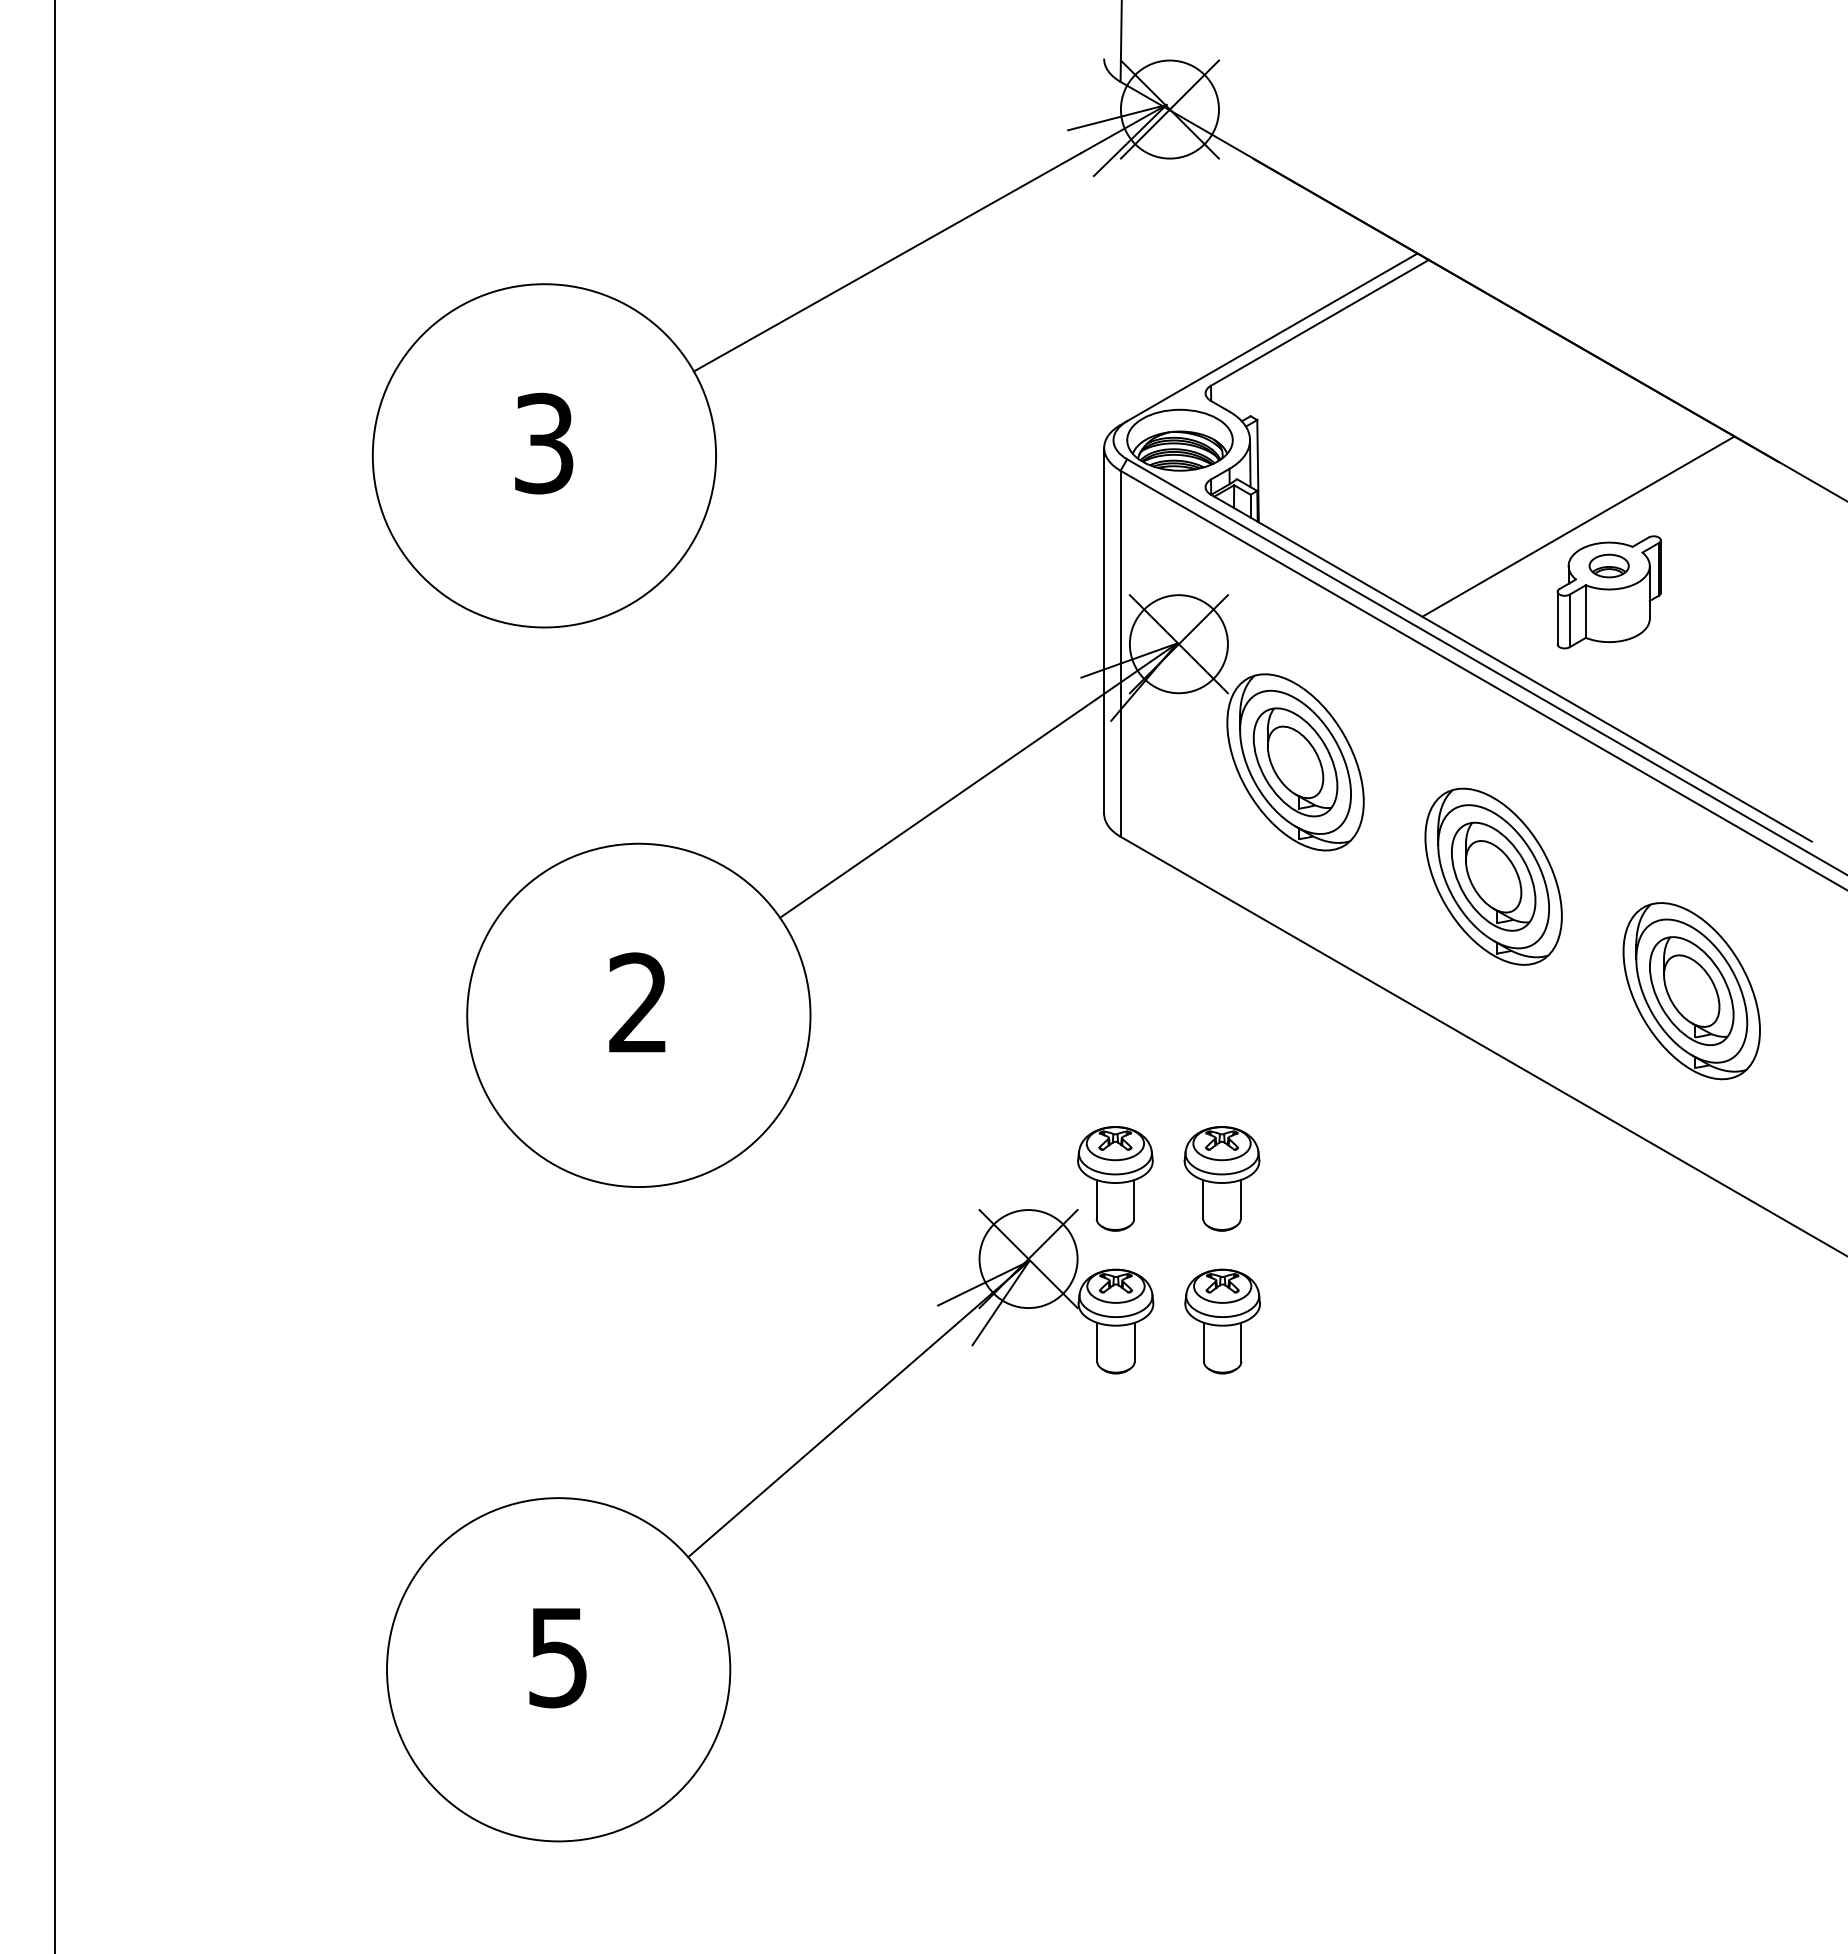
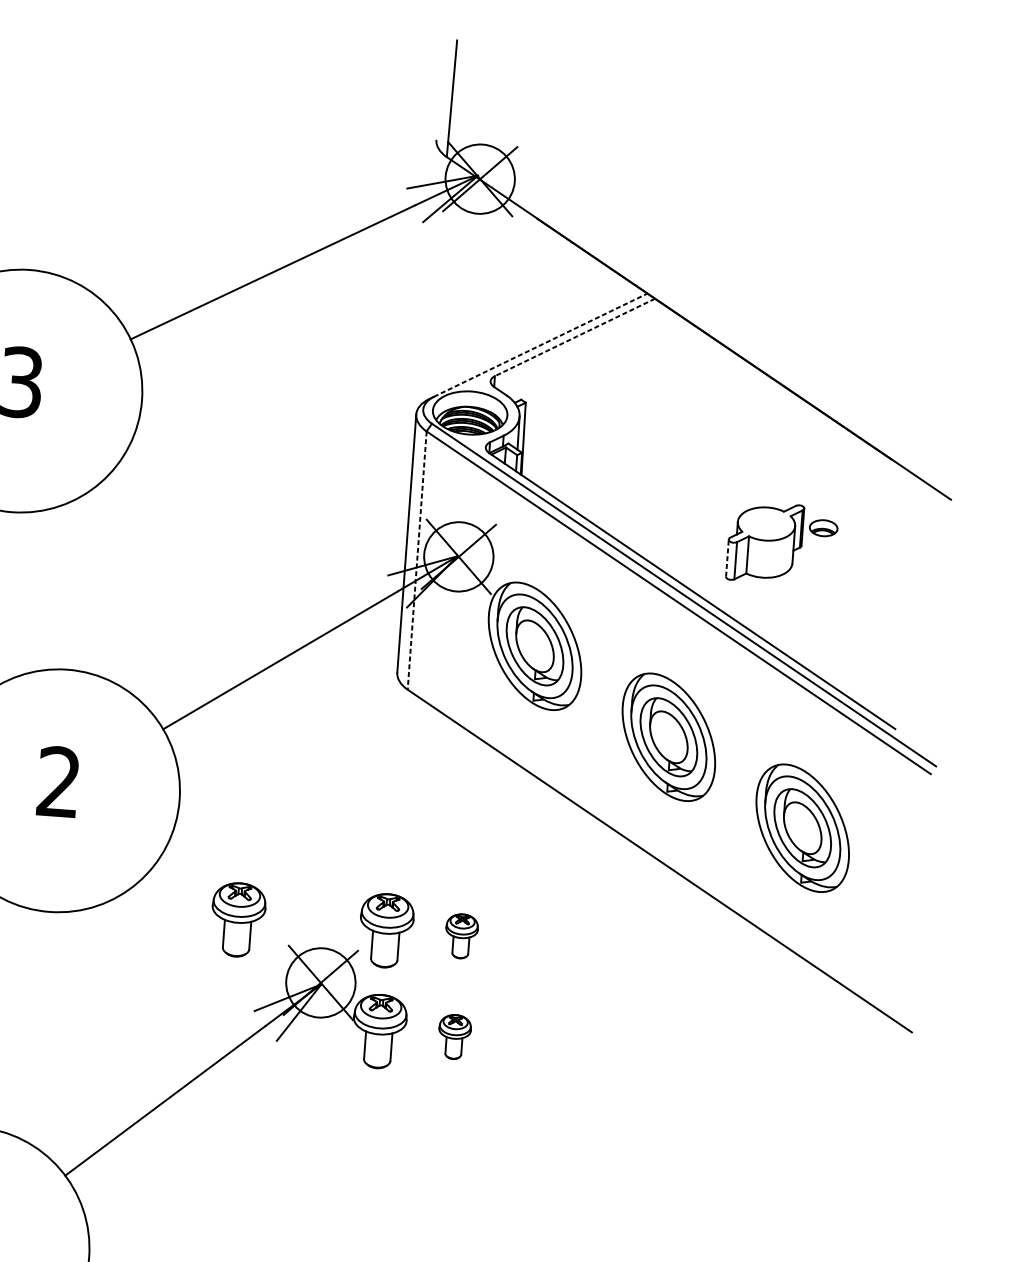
line: (1319, 322) -> (574, 337), solid -> dashed
line: (1272, 337) -> (540, 345), solid -> dashed
line: (1578, 526) -> (746, 494), removed
part: (1608, 565) -> (823, 527), moved
line: (1557, 617) -> (727, 557), solid -> dashed
line: (1120, 653) -> (417, 560), solid -> dashed
part: (905, 1178) -> (238, 919), added
part: (1221, 1178) -> (461, 936), size x0.6
part: (1222, 1321) -> (454, 1037), size x0.6

